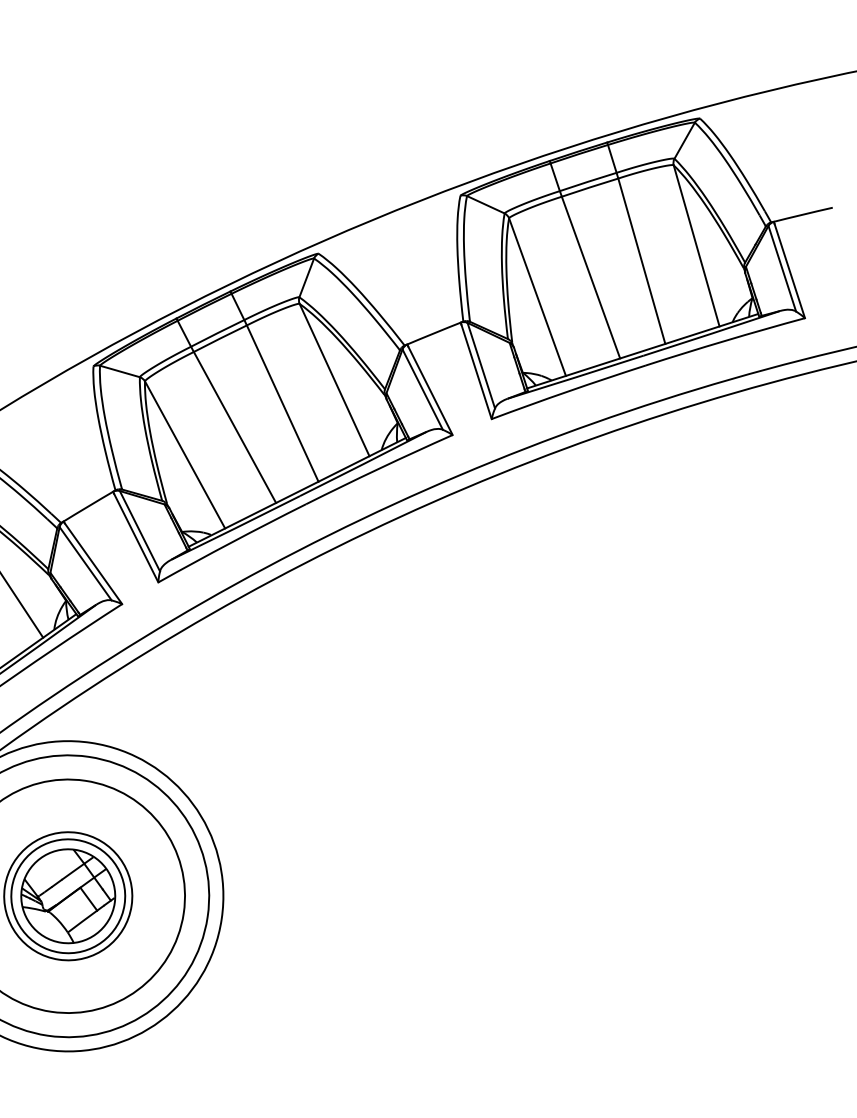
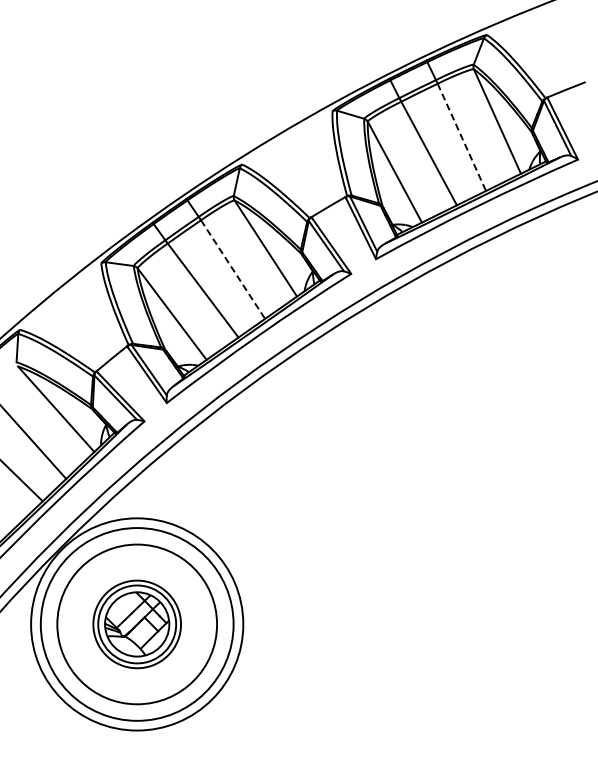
line: (641, 261) -> (461, 137), solid -> dashed
line: (283, 403) -> (233, 269), solid -> dashed

